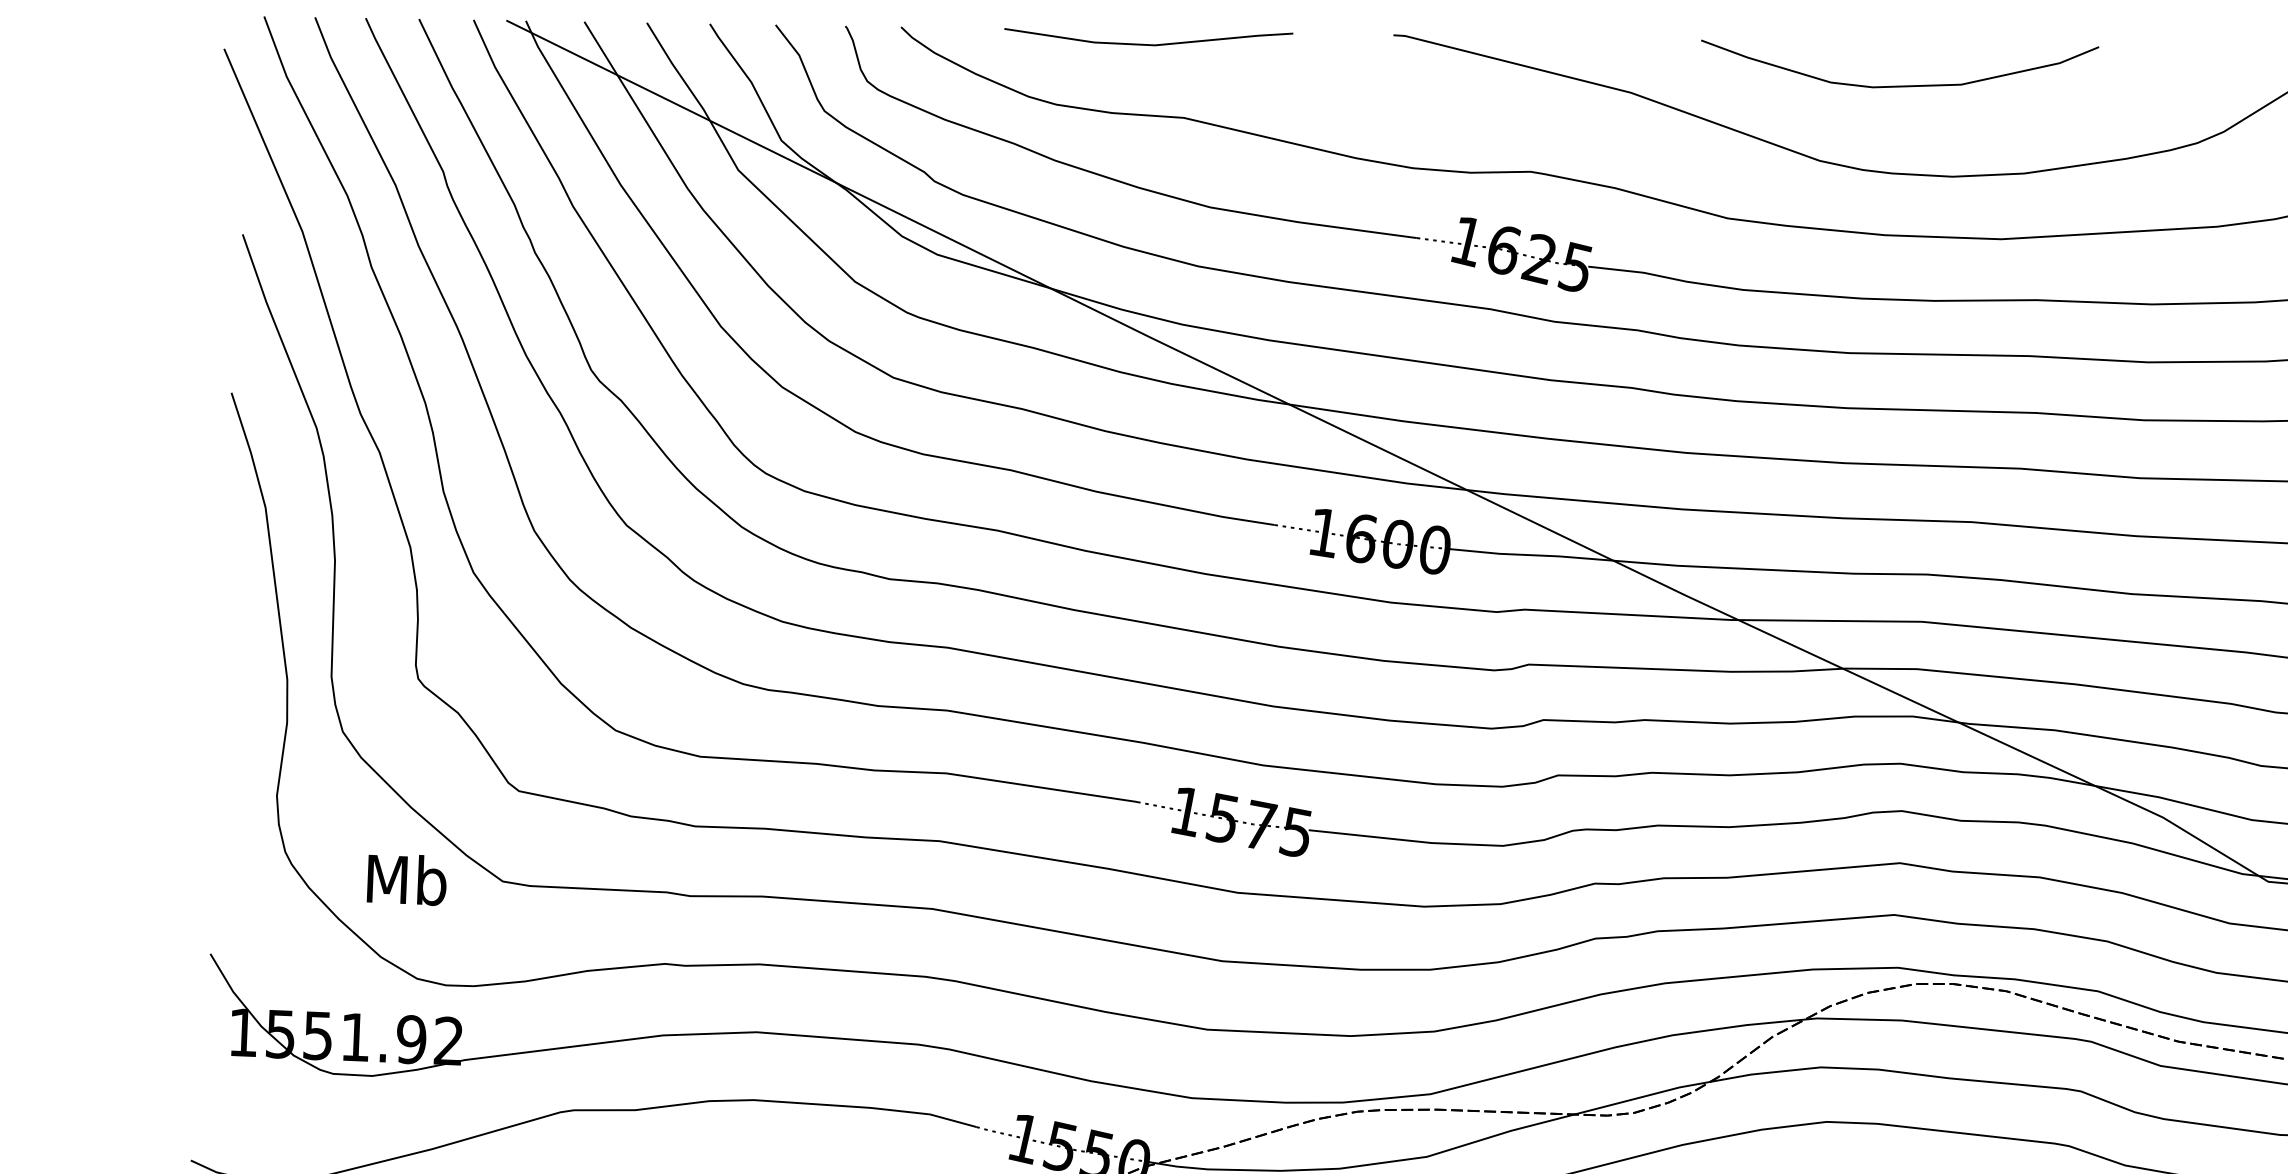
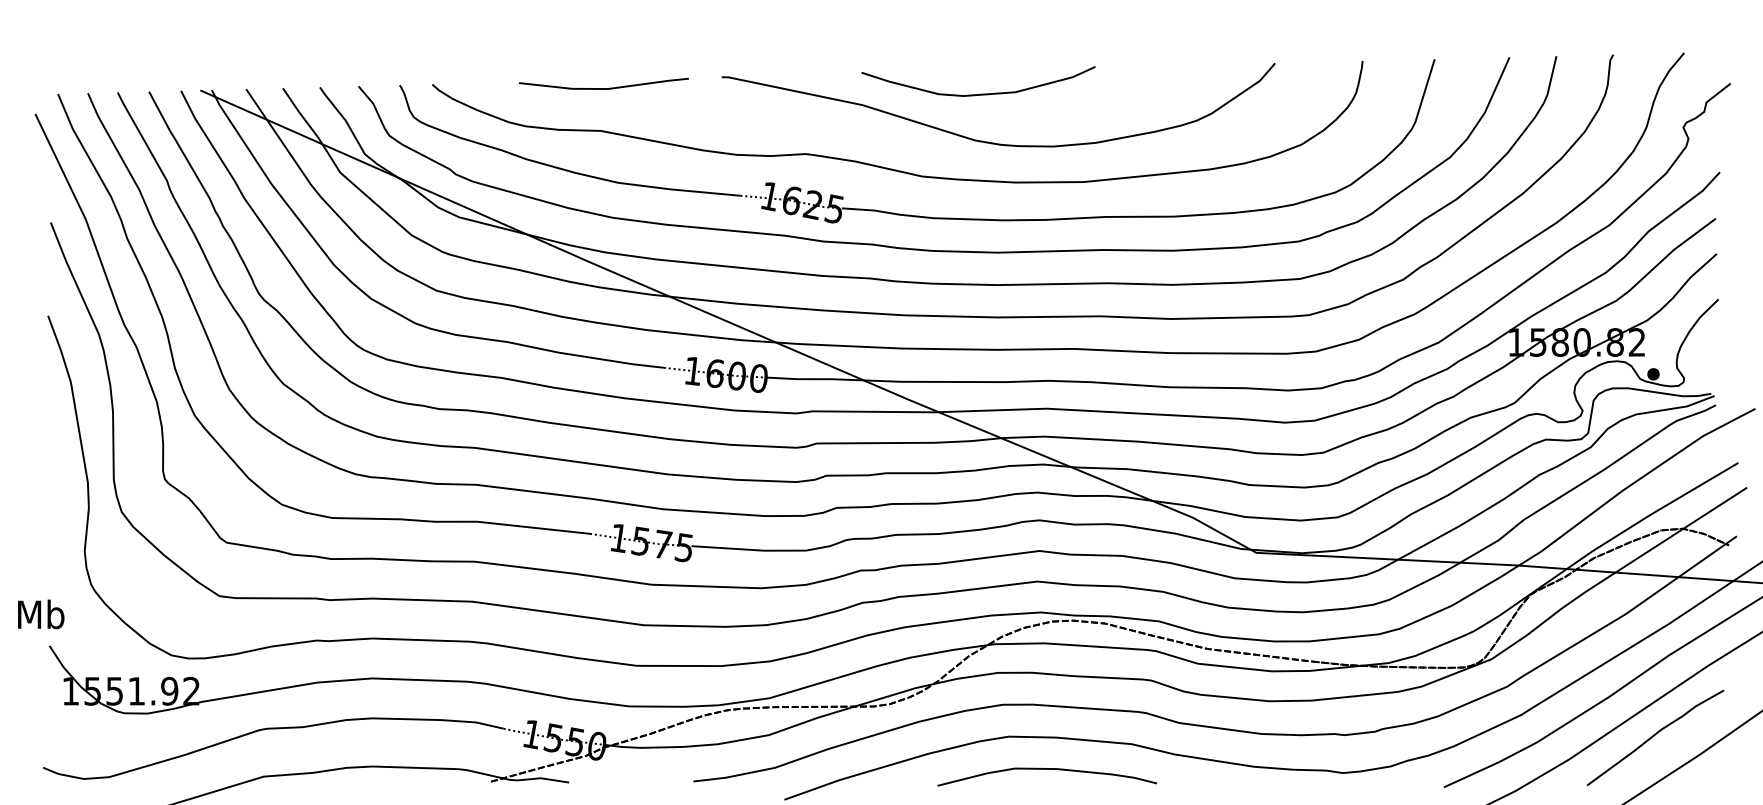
curve: (1147, 44) -> (603, 88), moved
curve: (1901, 84) -> (980, 93), moved
text: (407, 879) -> (41, 614), moved

